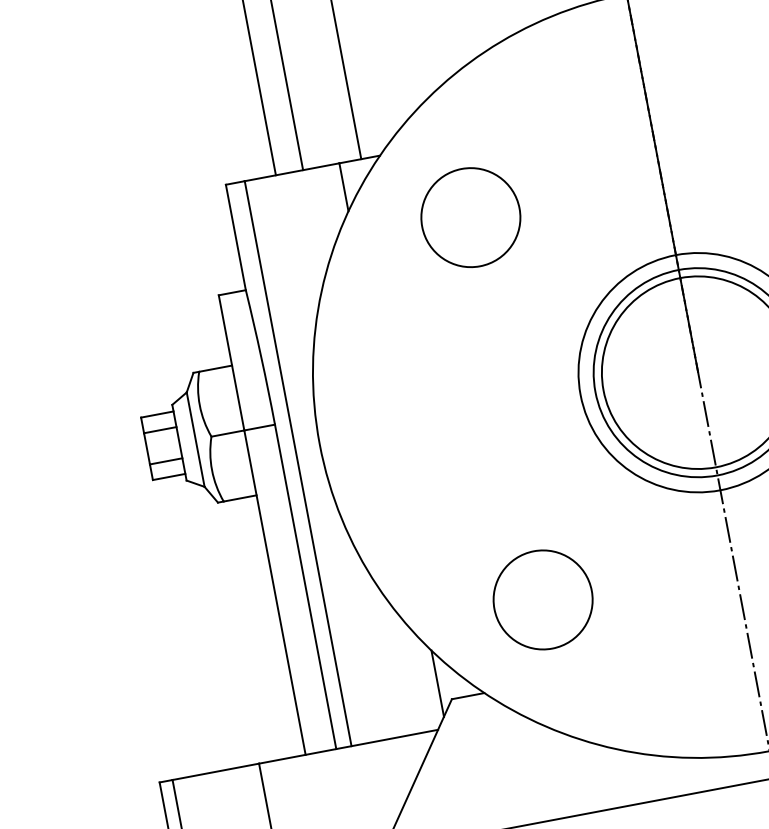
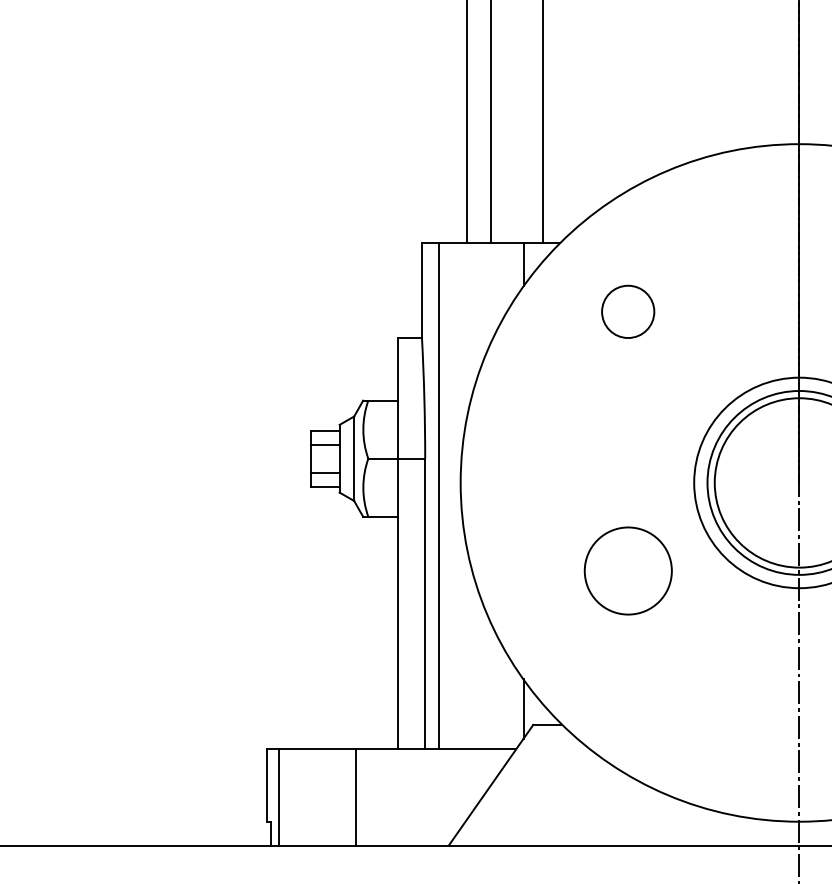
circle: (469, 217) -> (627, 311), size x0.6
circle: (542, 599) -> (627, 570), moved

